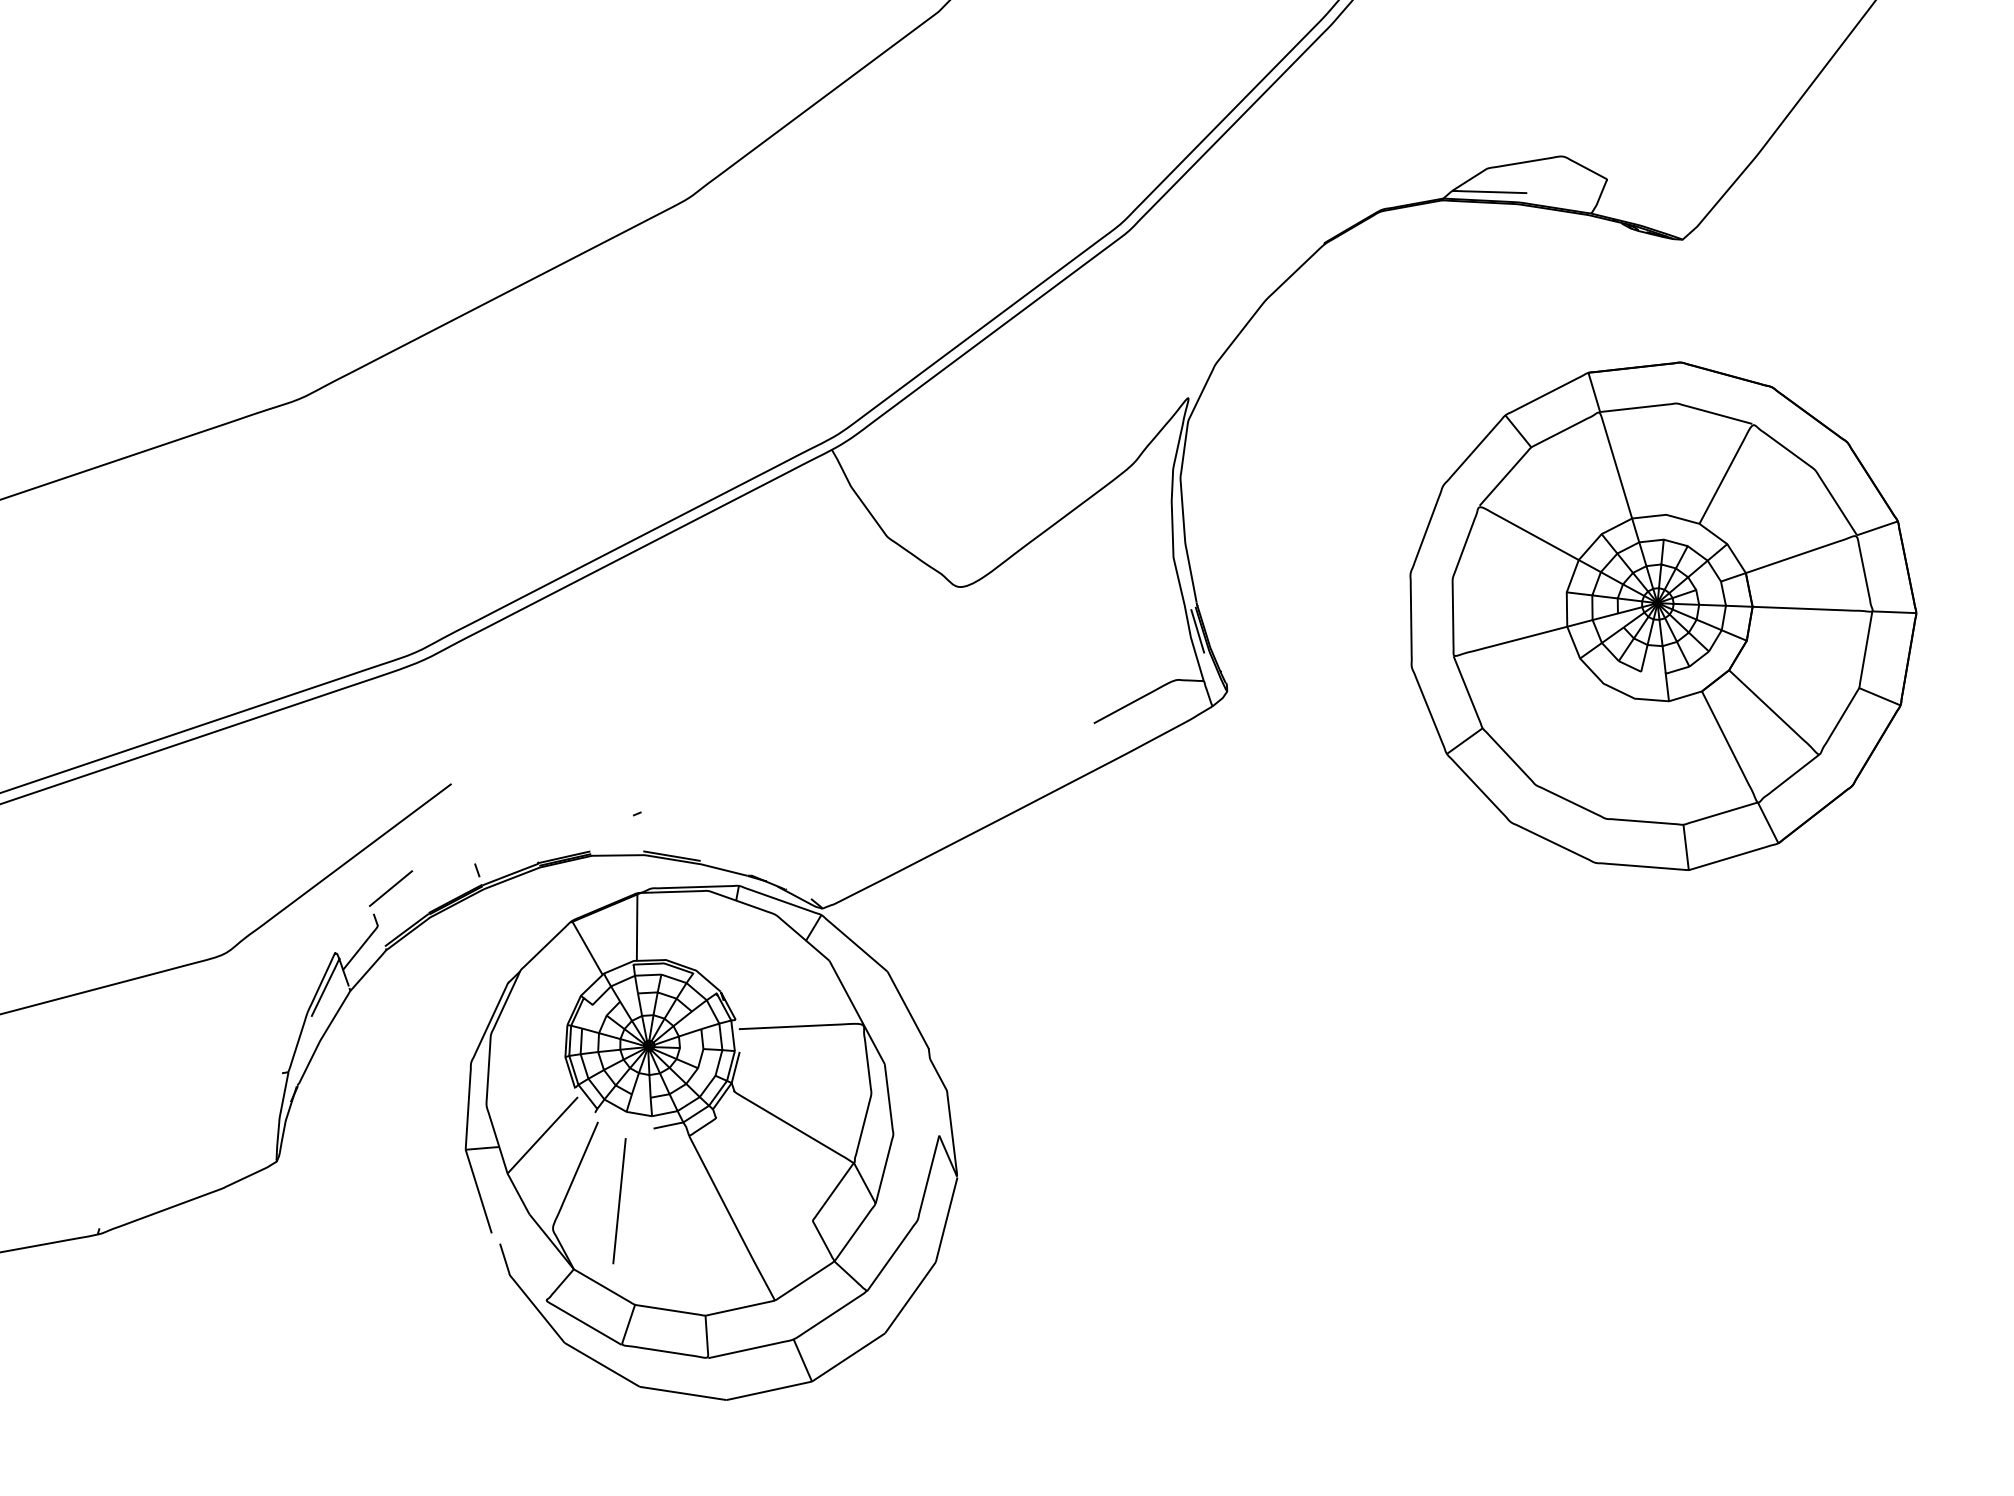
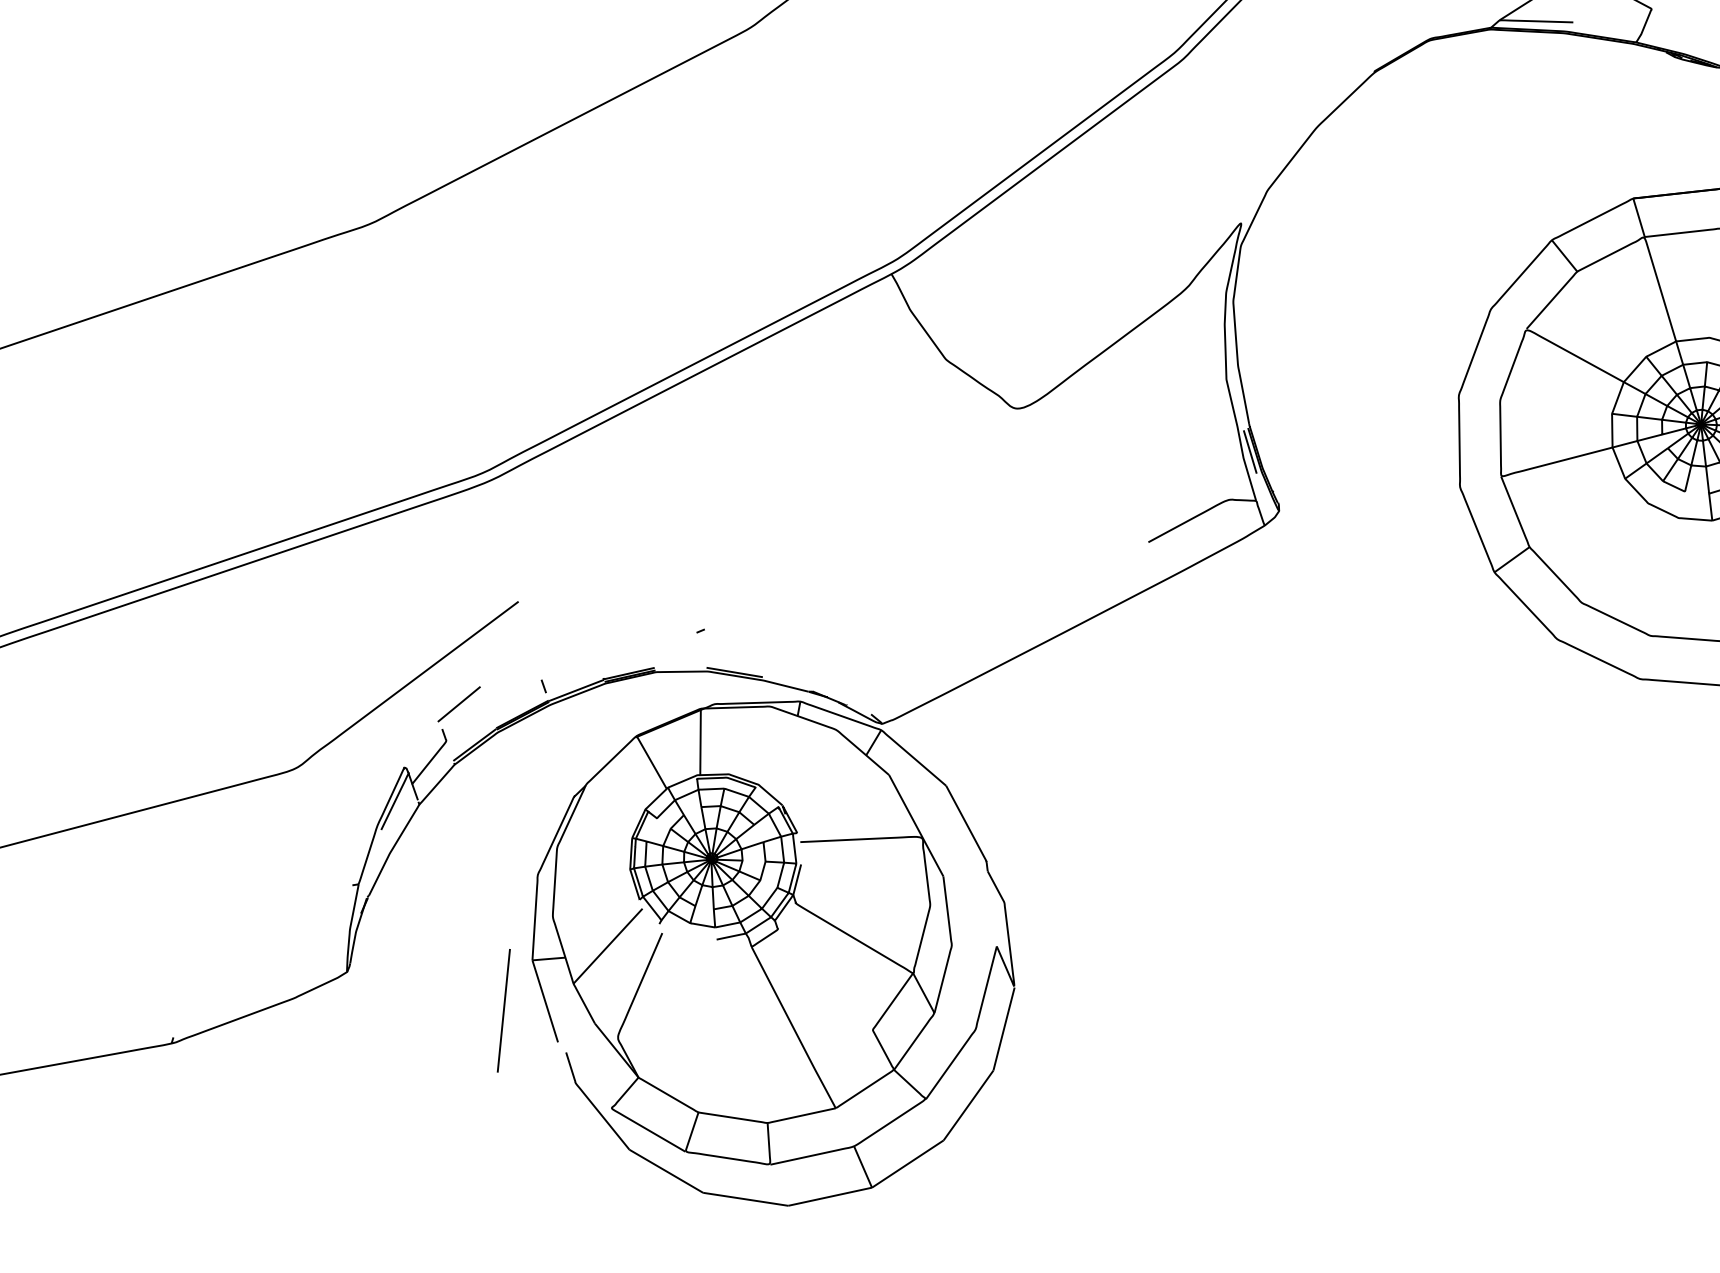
line: (619, 1201) -> (503, 1011), moved

